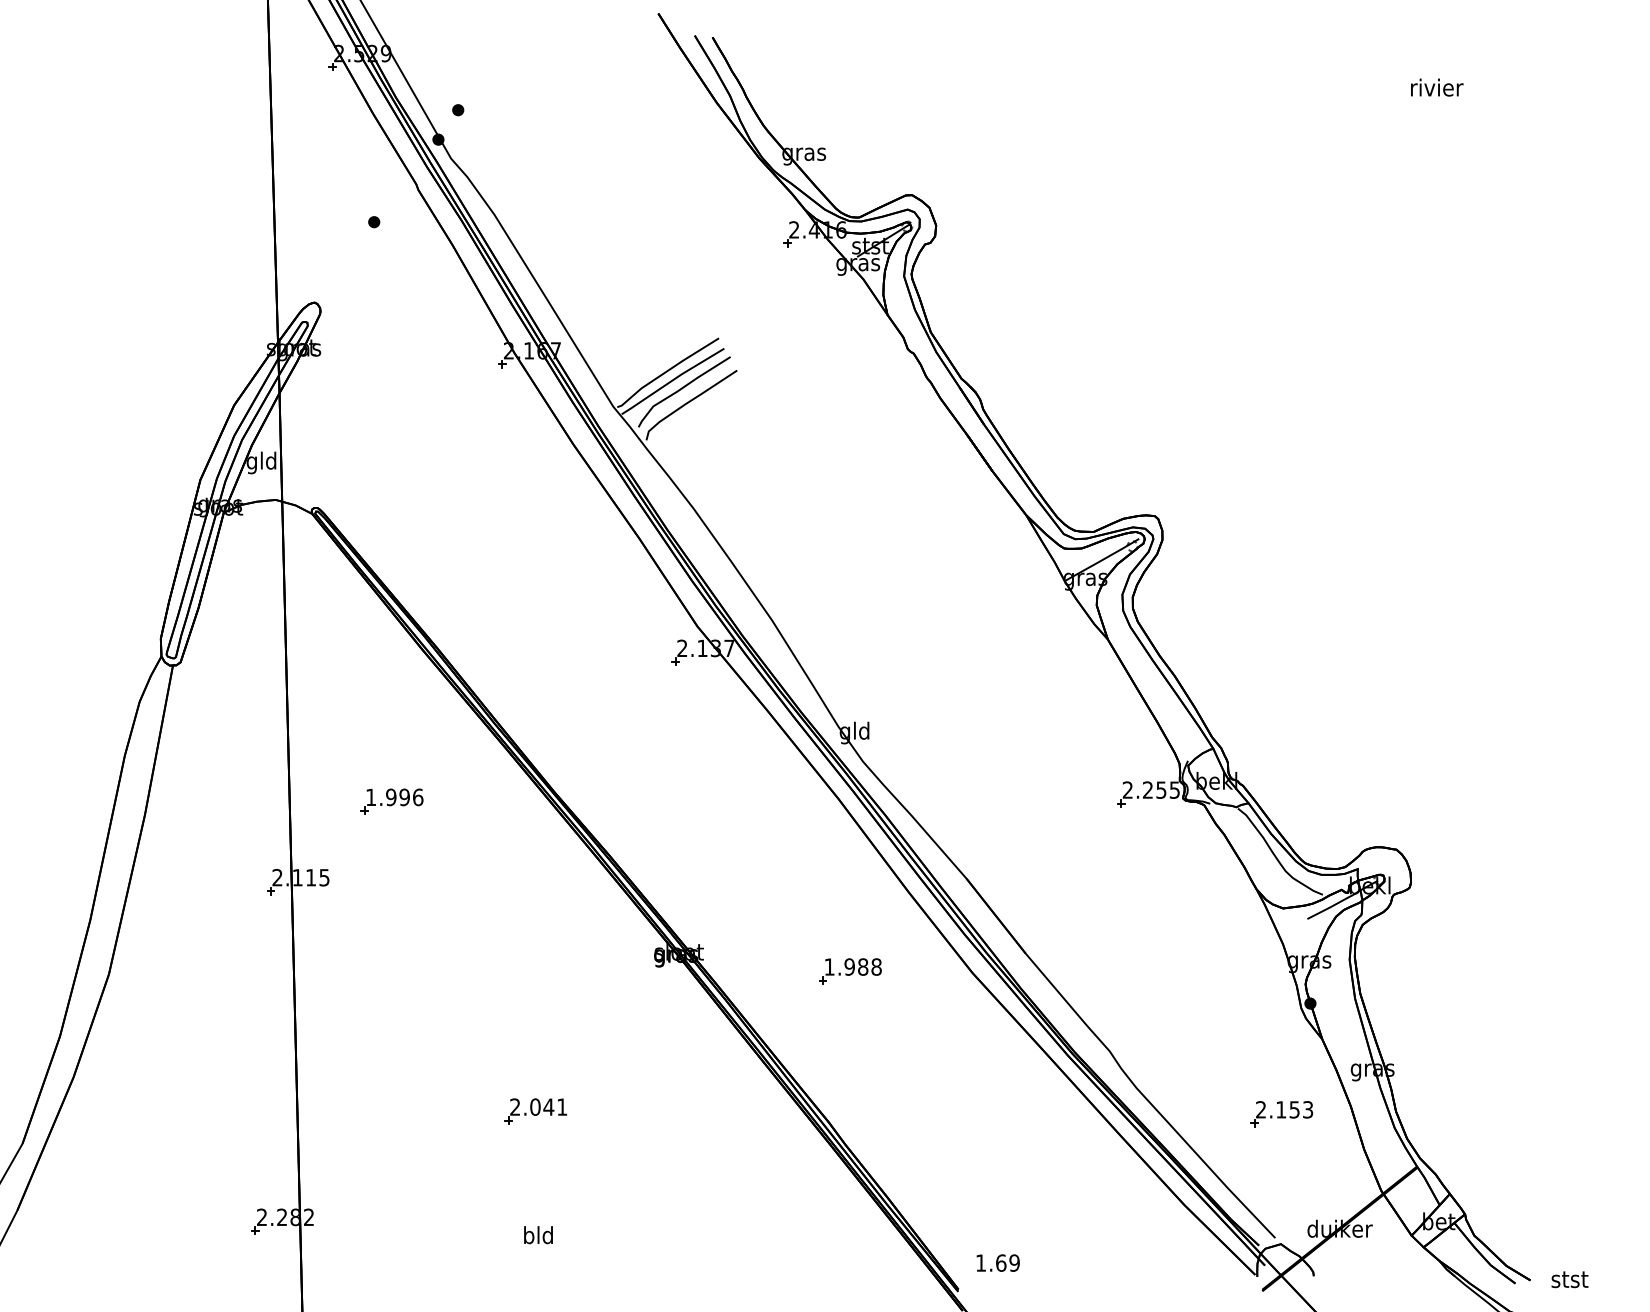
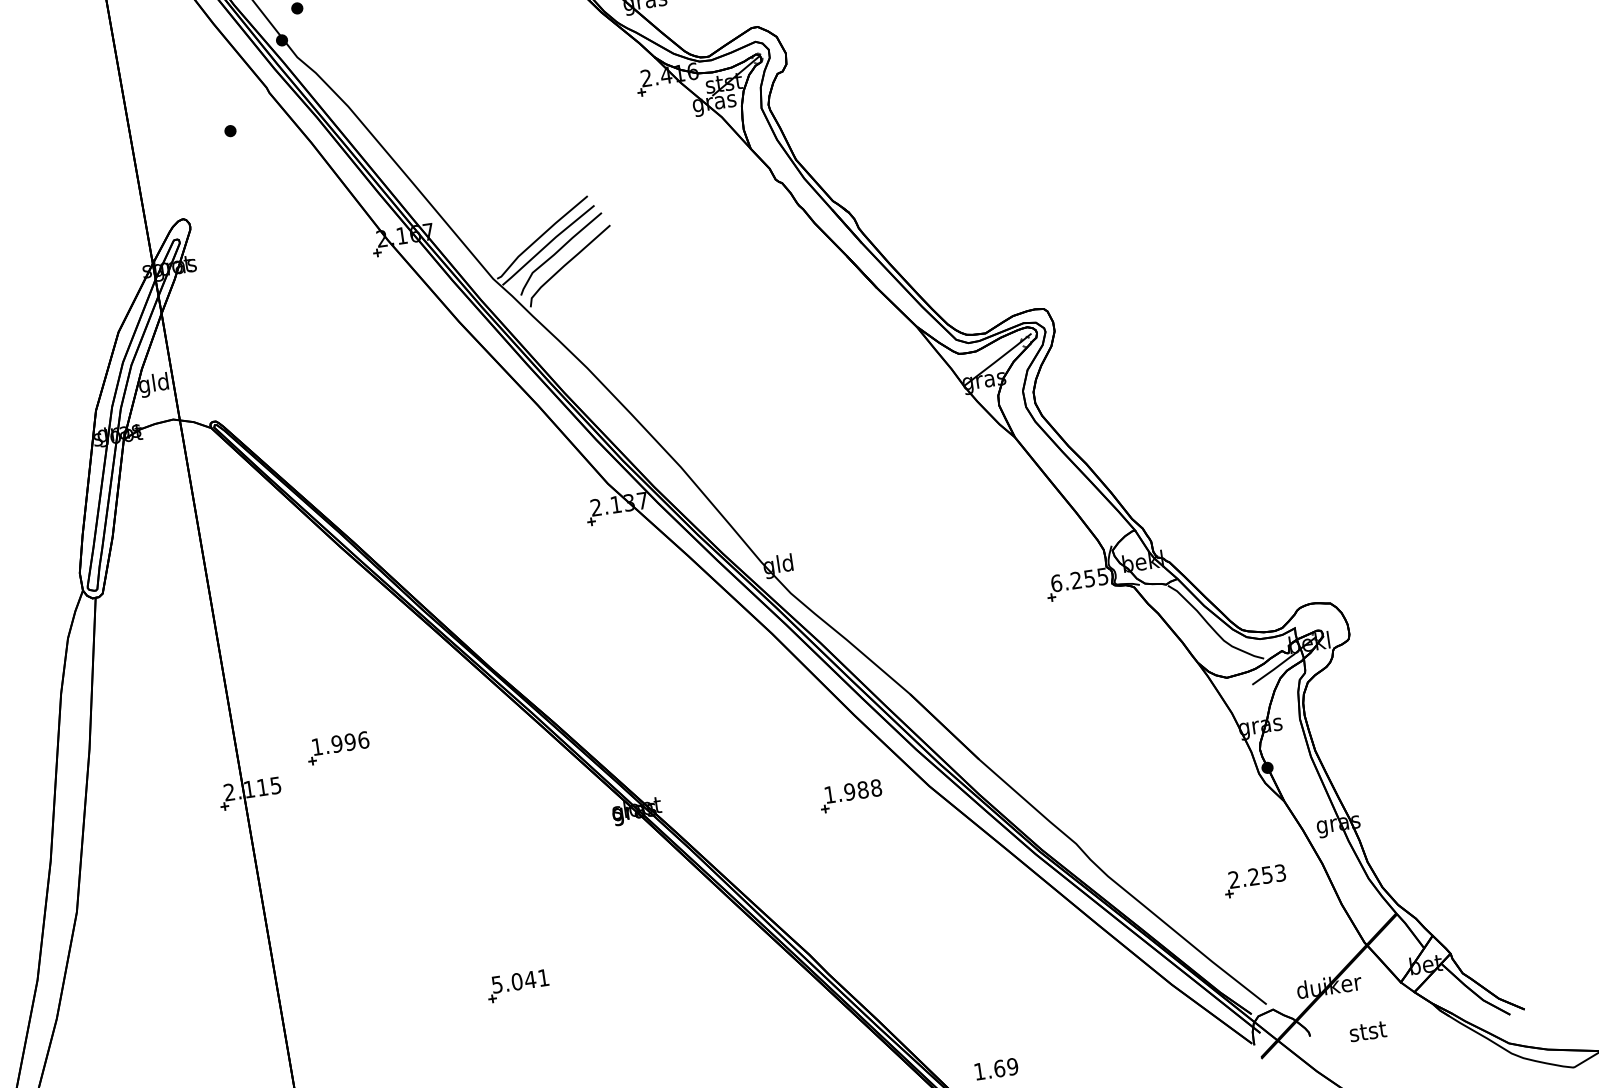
text: (1127, 789) -> (1056, 582), 2.255 -> 6.255
part: (391, 801) -> (337, 748), moved
part: (850, 971) -> (851, 796), moved
text: (515, 1106) -> (497, 983), 2.041 -> 5.041
text: (1281, 1109) -> (1254, 876), 2.153 -> 2.253
text: (1569, 1279) -> (1367, 1031), moved

